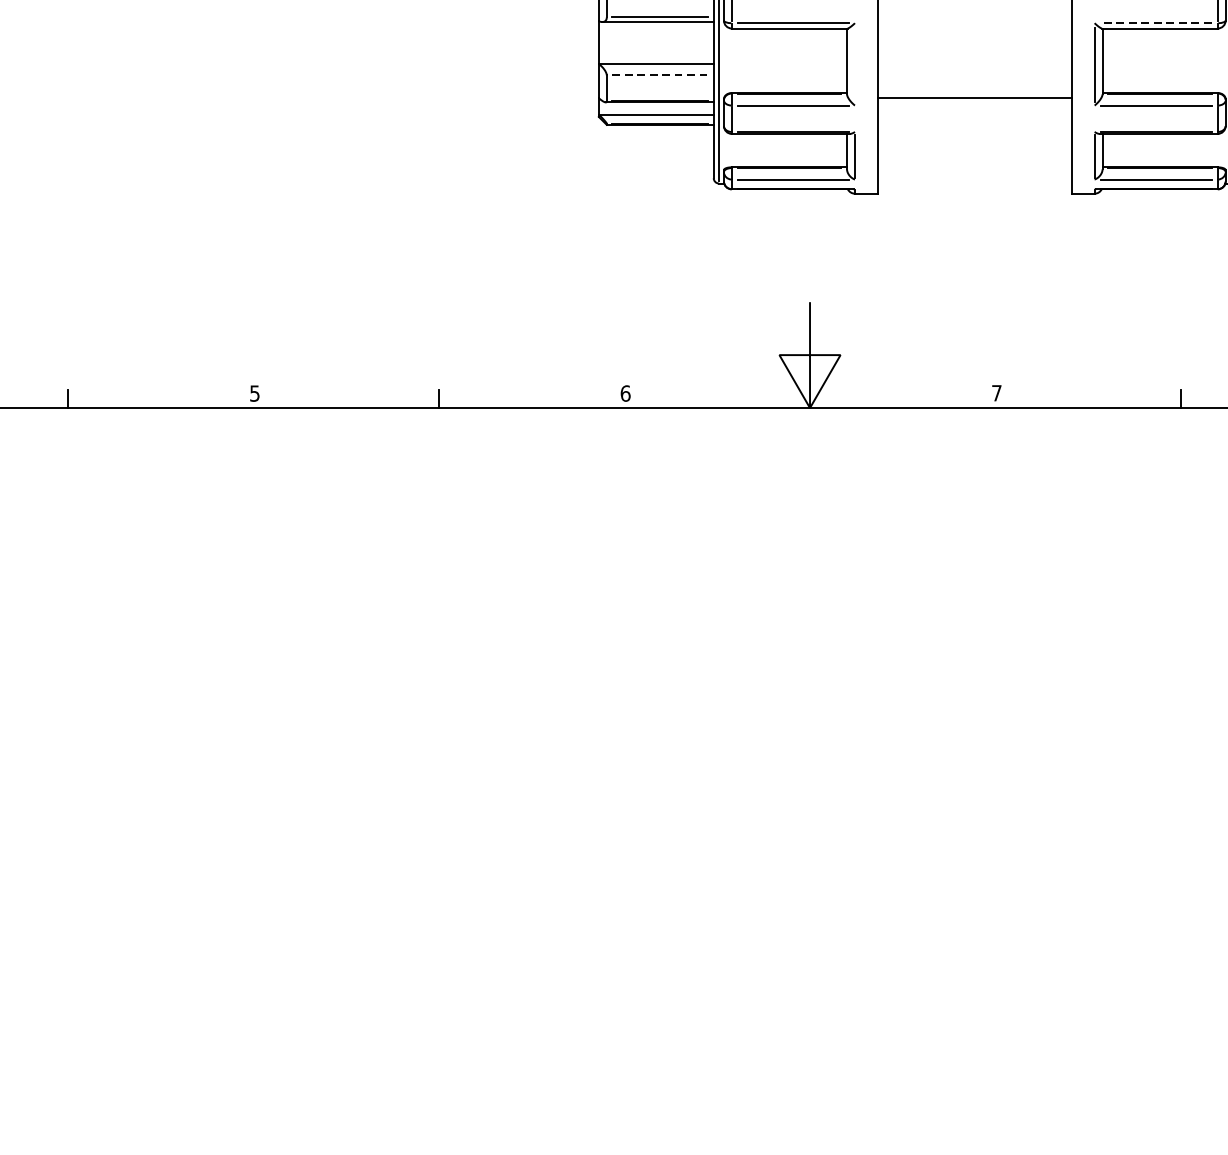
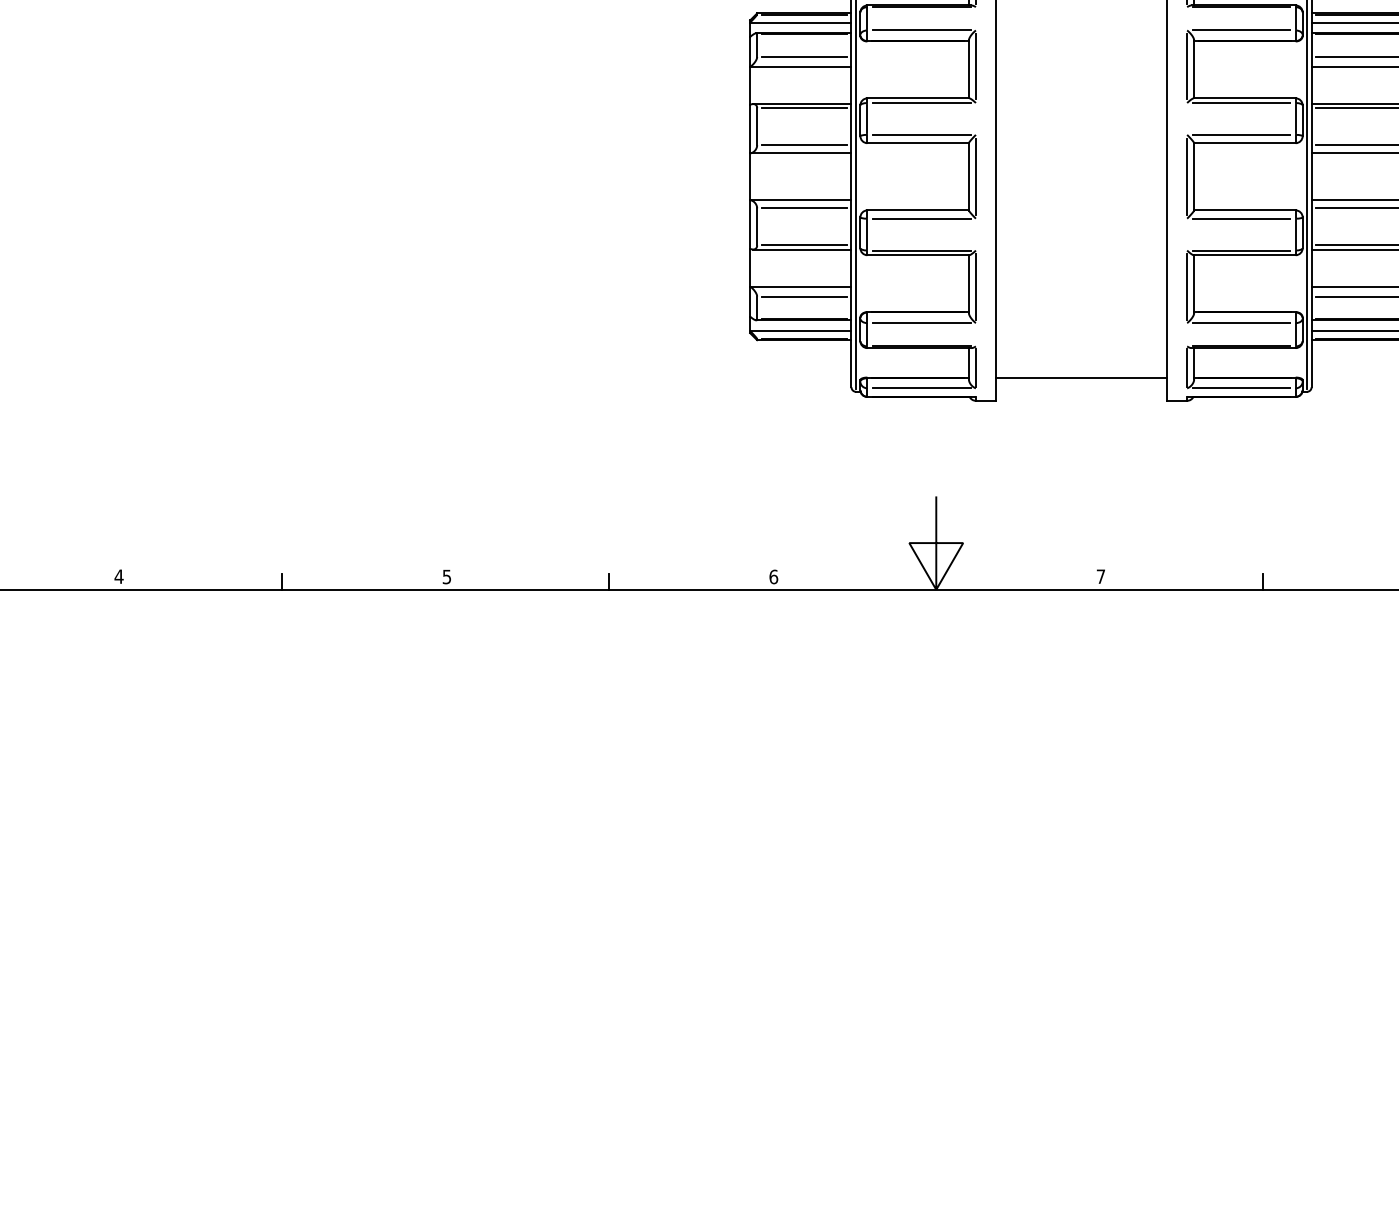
line: (1156, 23) -> (1241, 250), dashed -> solid
line: (854, 64) -> (975, 286), added
line: (660, 75) -> (804, 296), dashed -> solid
line: (974, 98) -> (1081, 378), moved

